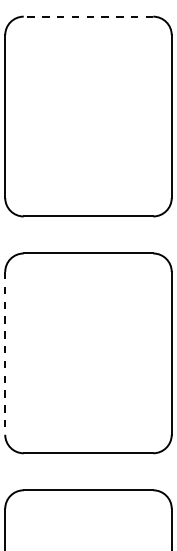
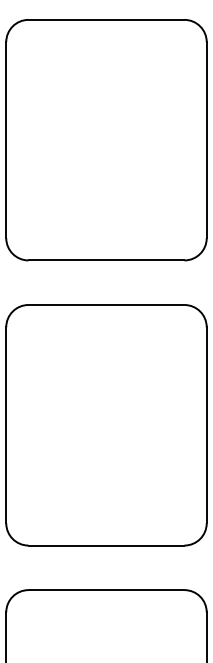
line: (88, 16) -> (106, 19), dashed -> solid
line: (5, 353) -> (6, 425), dashed -> solid

